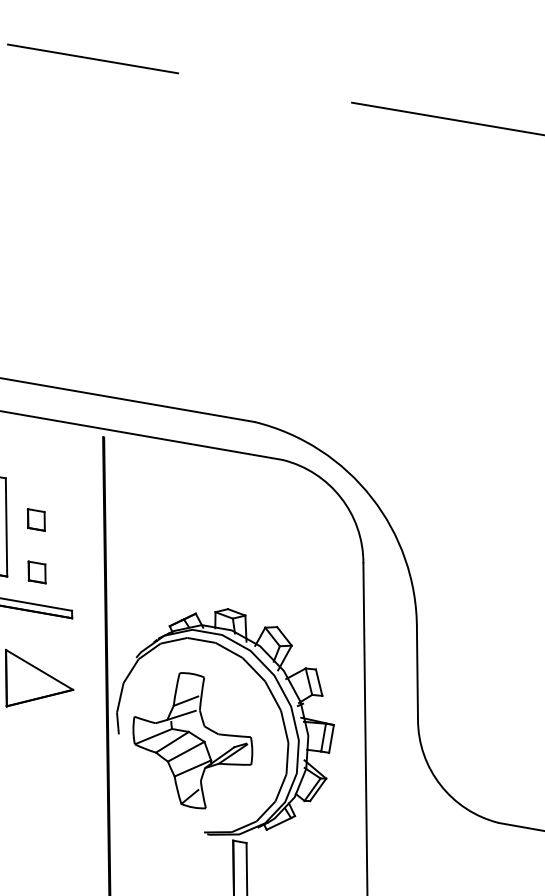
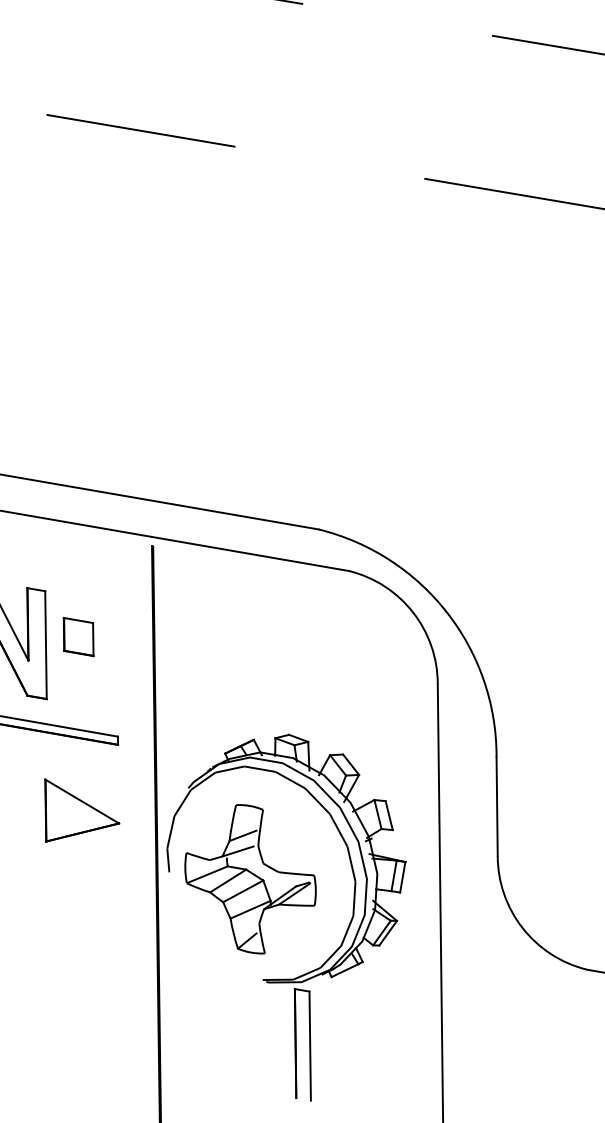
part: (36, 519) -> (78, 636), size x1.6
part: (37, 572) -> (79, 694), removed

